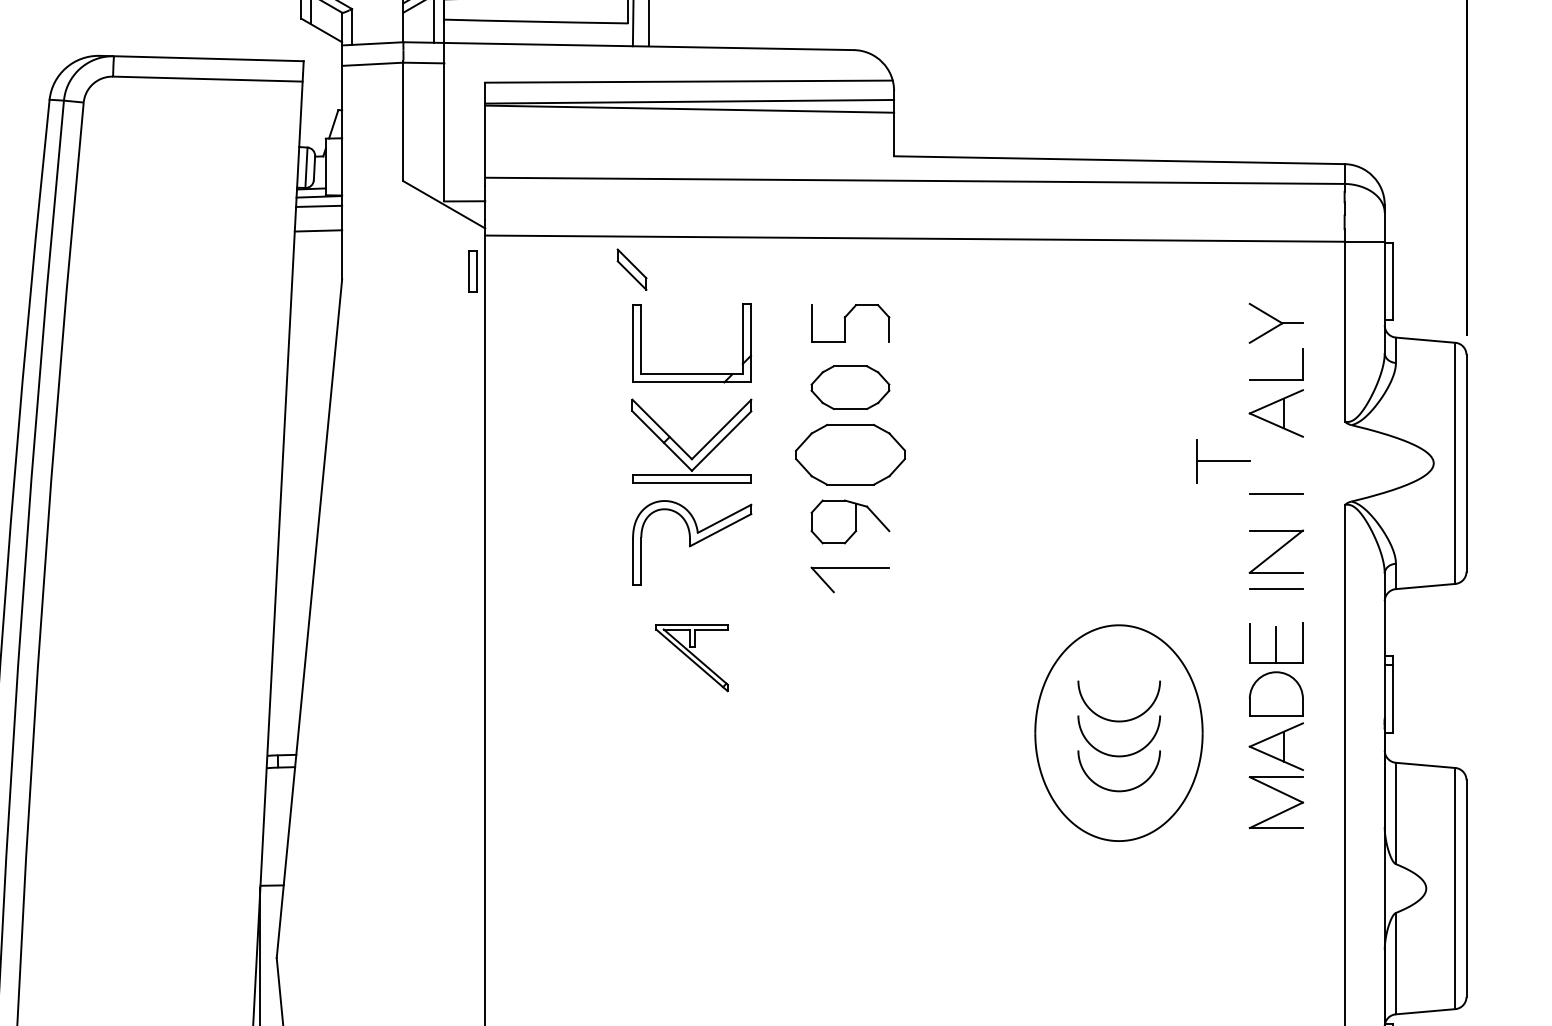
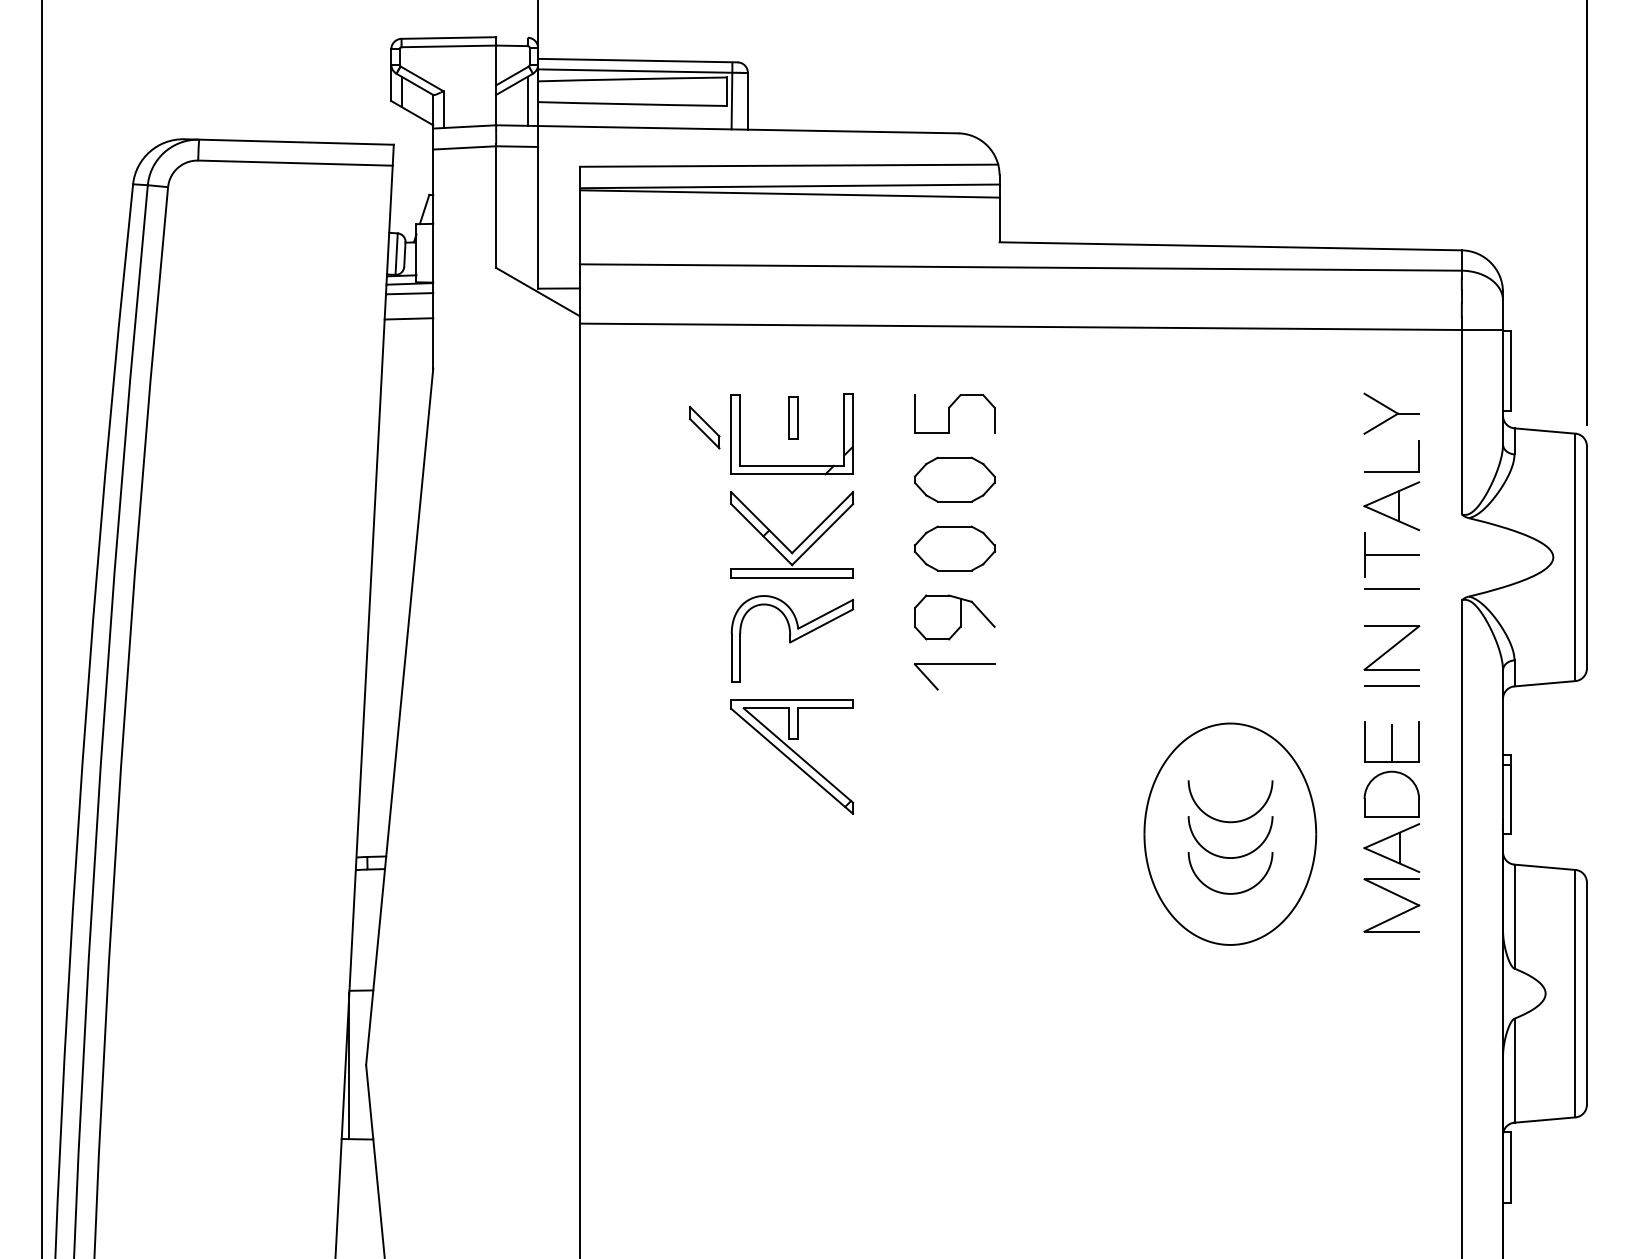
part: (631, 269) -> (704, 427), moved
part: (472, 270) -> (793, 417), moved
part: (850, 454) -> (954, 548), size x0.71
part: (1223, 460) -> (1391, 554), moved
part: (692, 657) -> (792, 756), size x1.67

